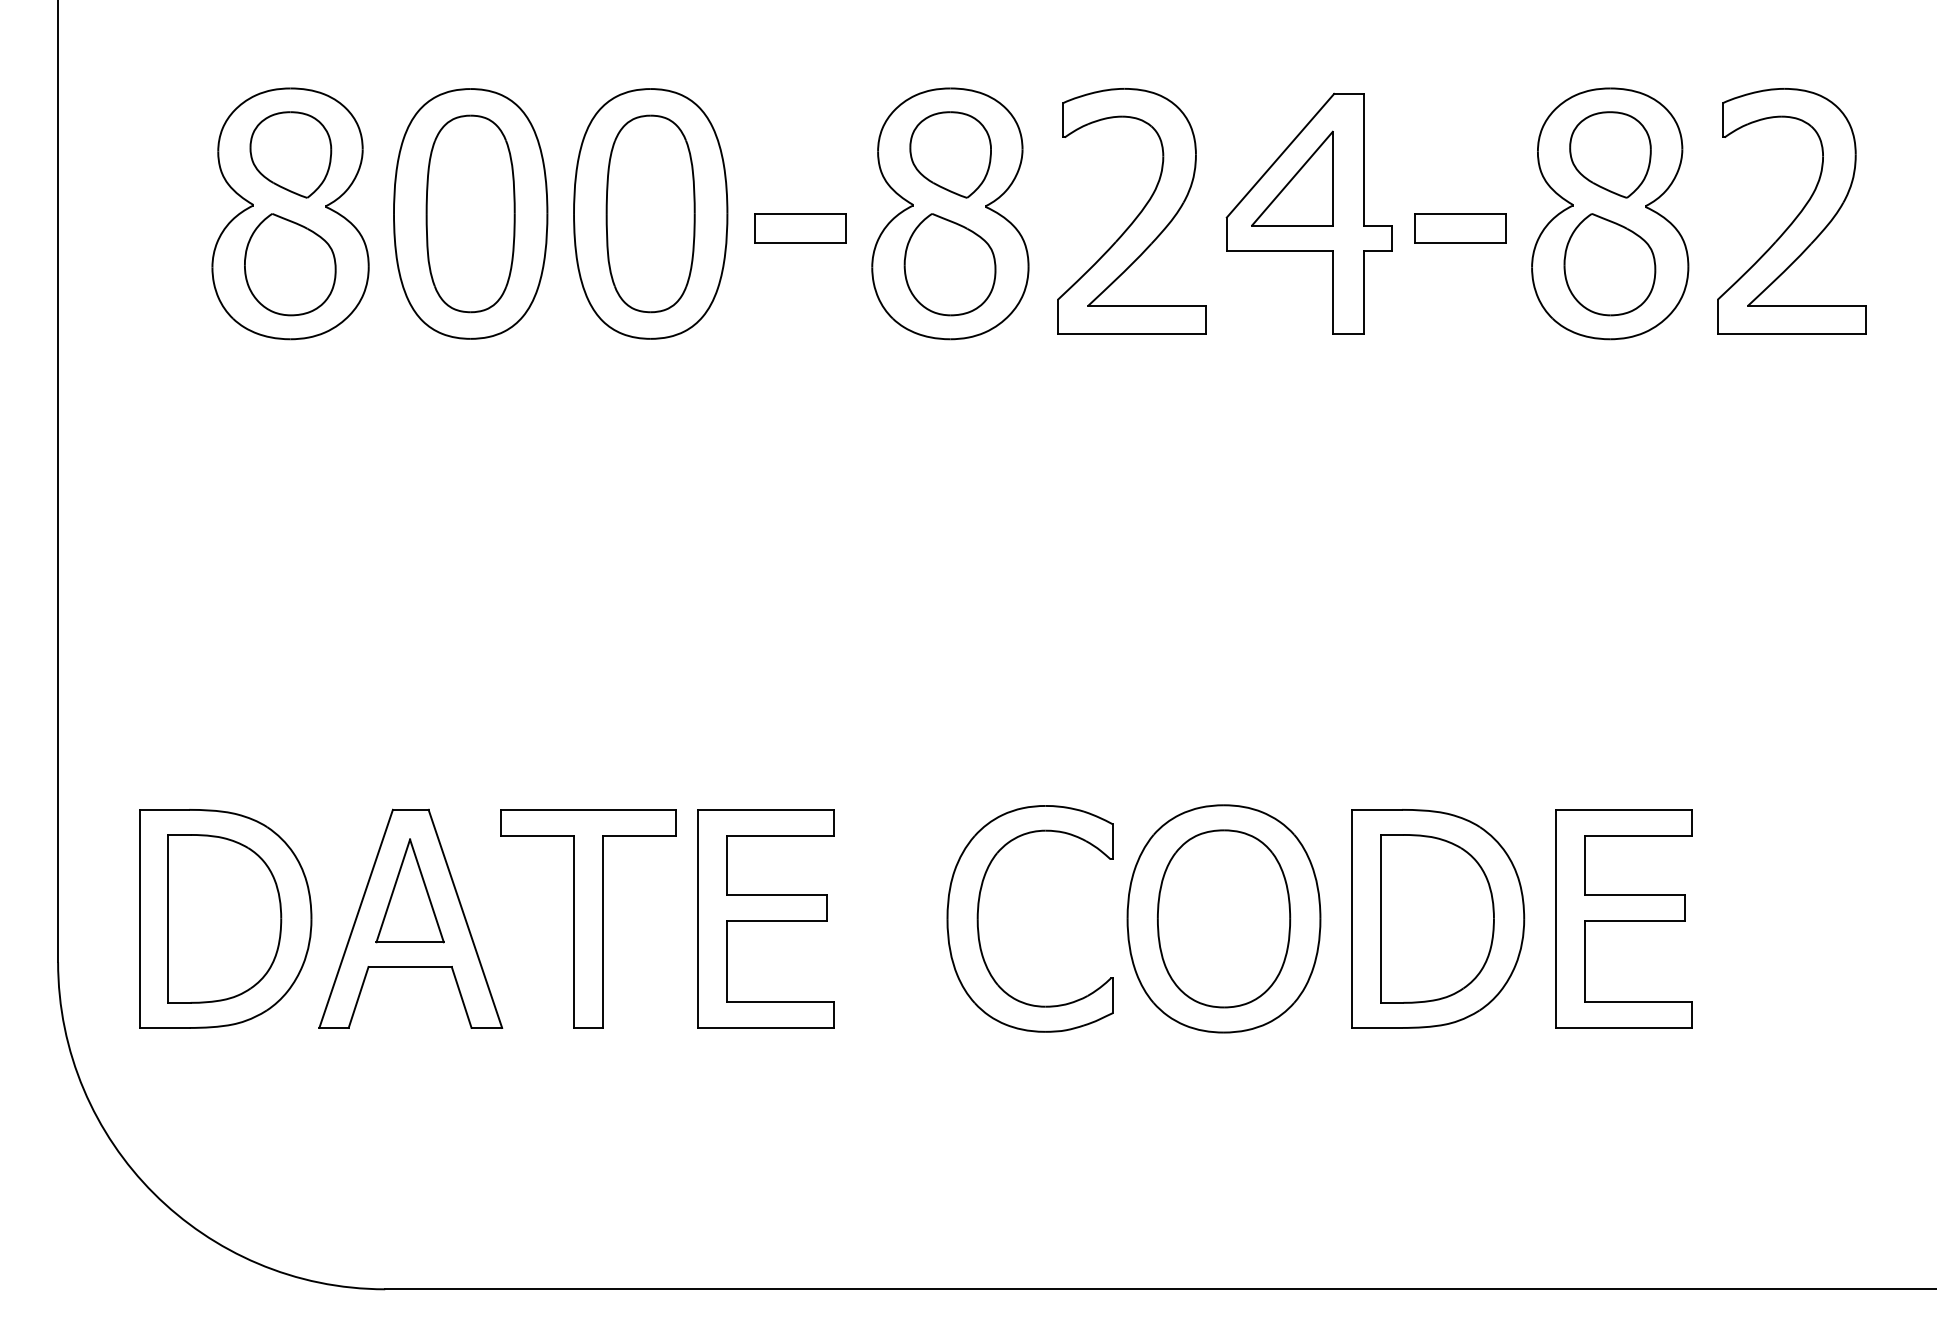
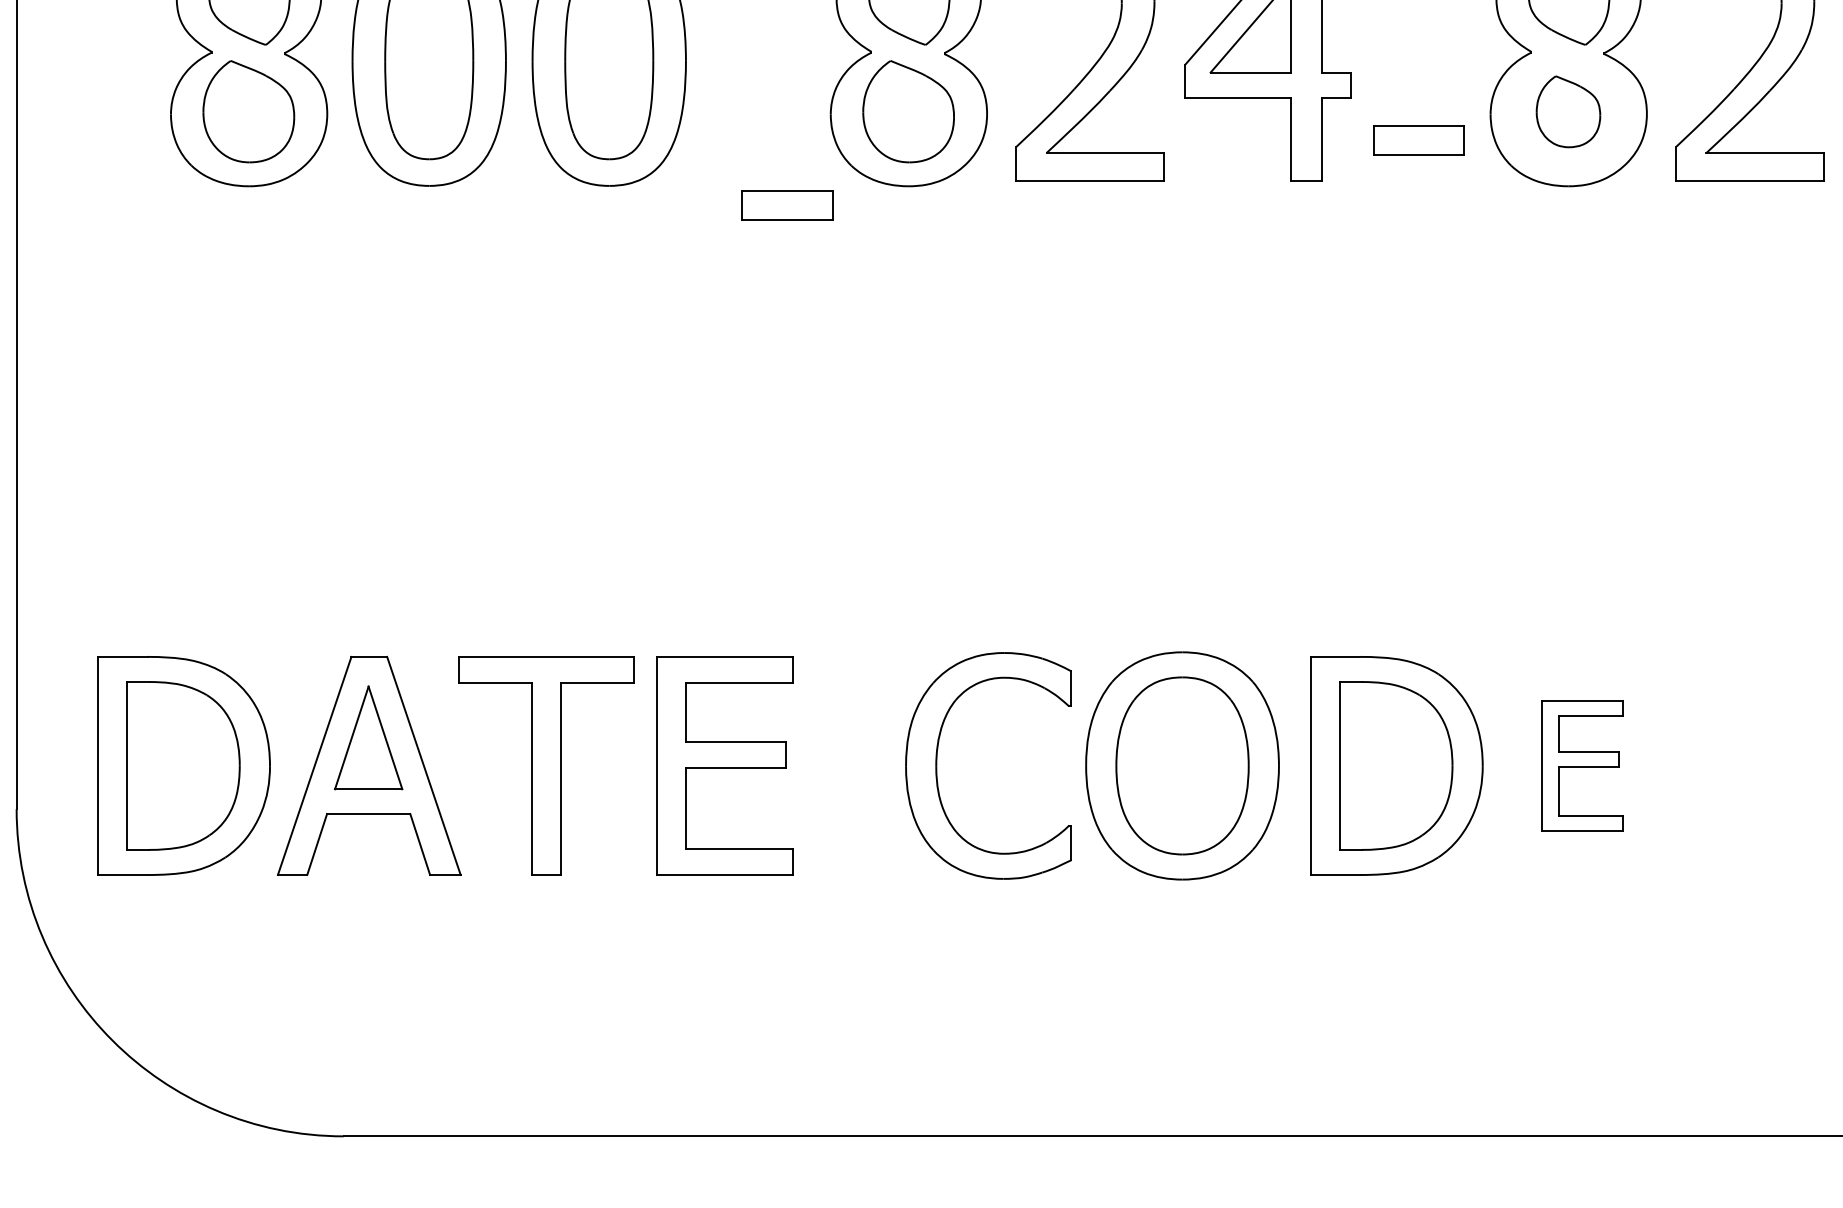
part: (800, 228) -> (787, 205), moved
part: (1460, 228) -> (1419, 140), moved
part: (1609, 264) -> (1568, 111), size x0.7
part: (1623, 918) -> (1582, 765), size x0.6

